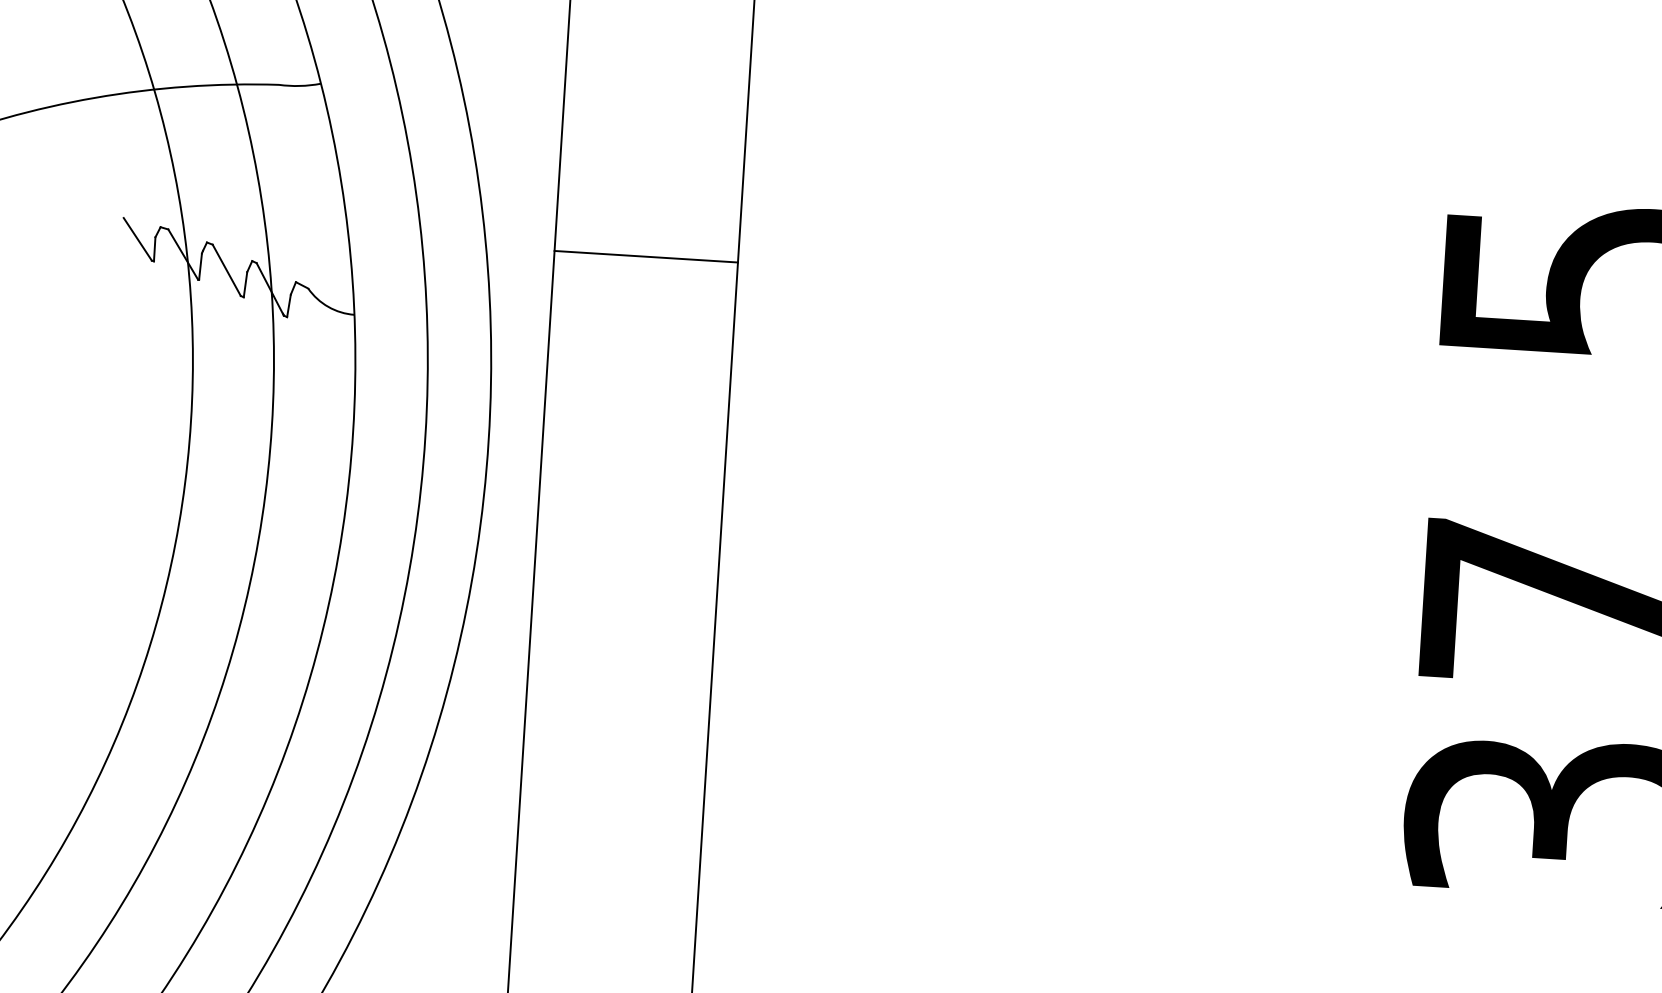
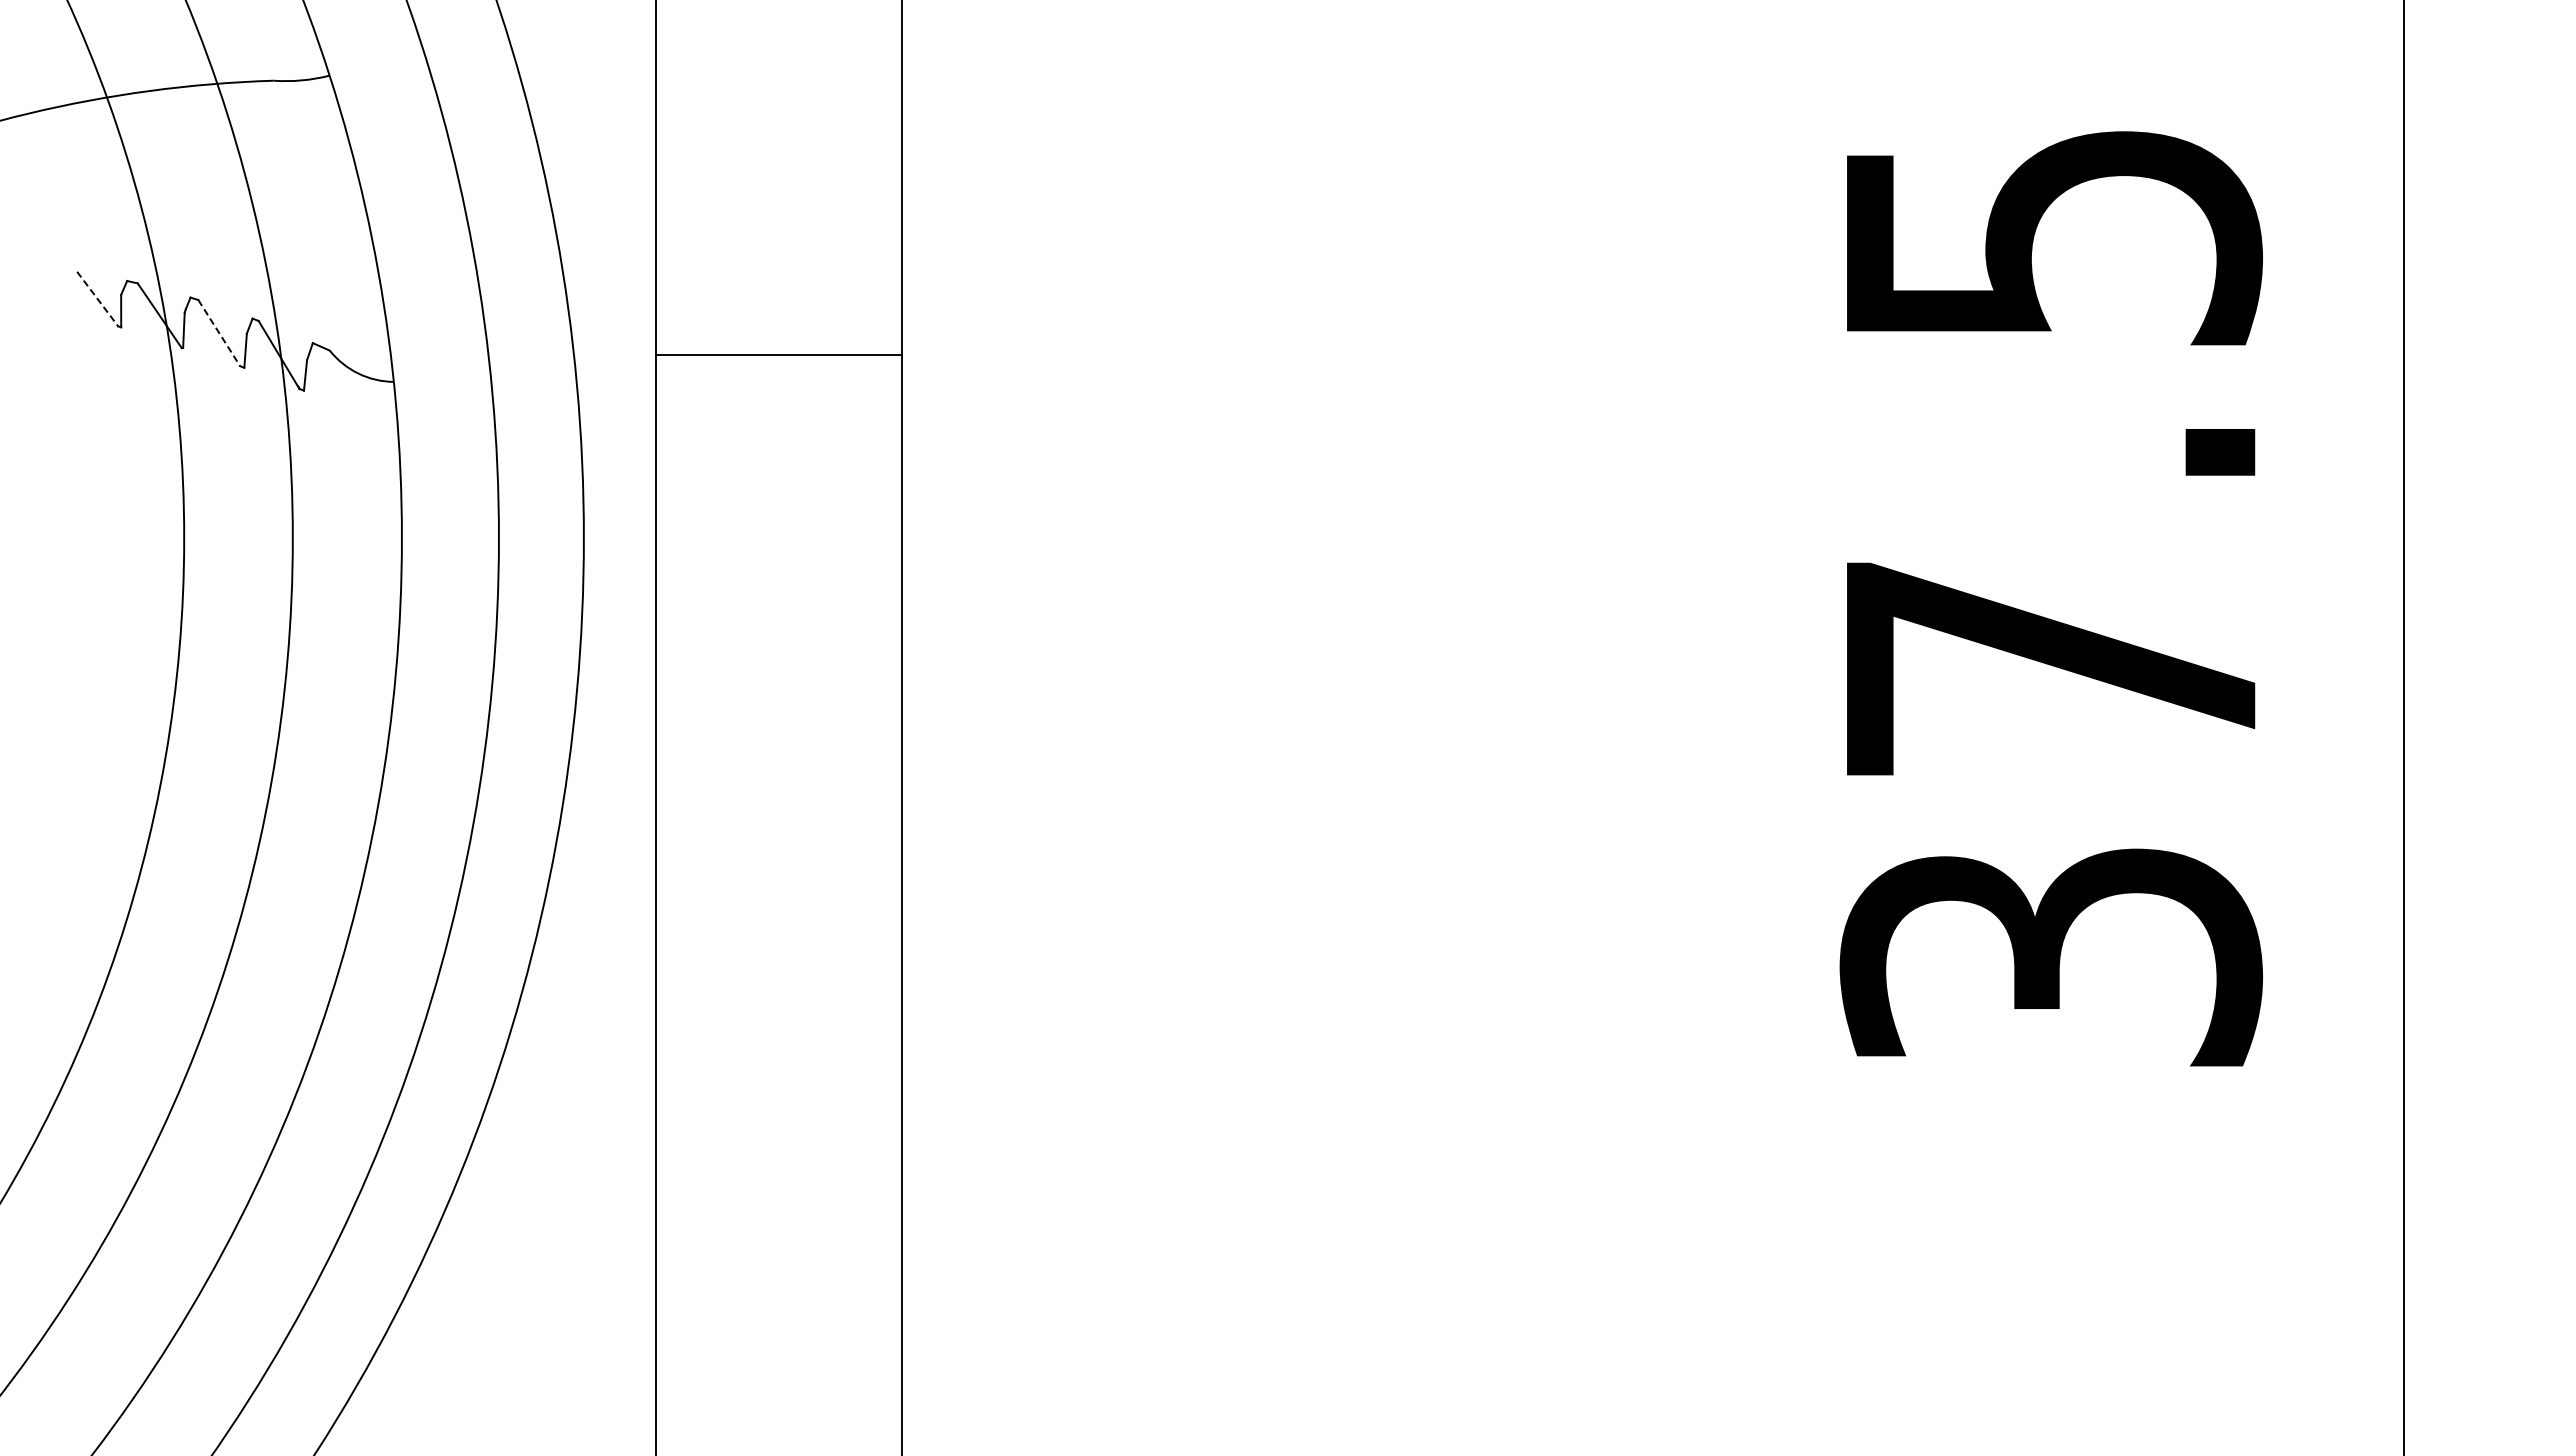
line: (138, 239) -> (98, 299), solid -> dashed
line: (646, 256) -> (779, 354), moved
line: (226, 270) -> (219, 333), solid -> dashed

